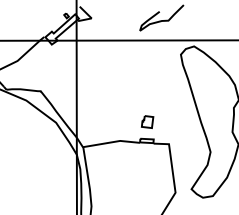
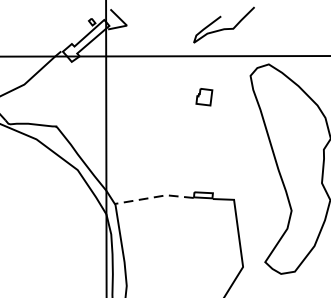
part: (147, 121) -> (204, 96), moved
line: (111, 142) -> (154, 197), solid -> dashed

